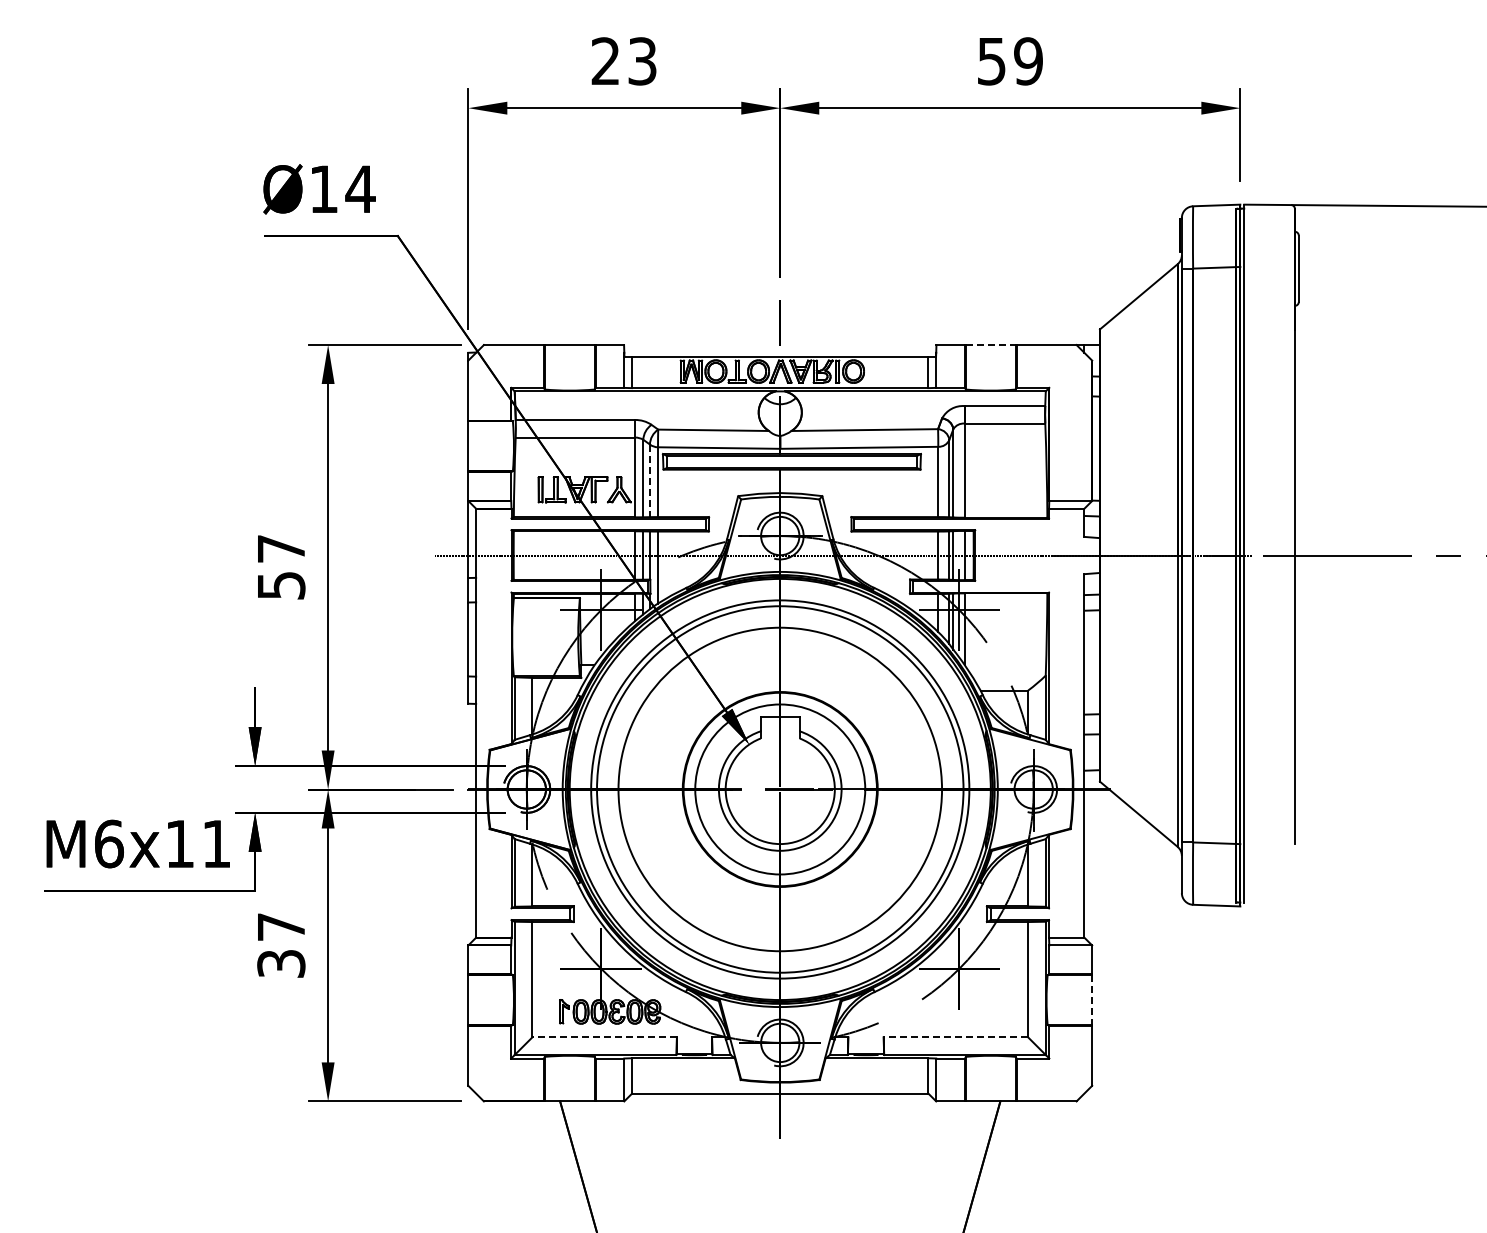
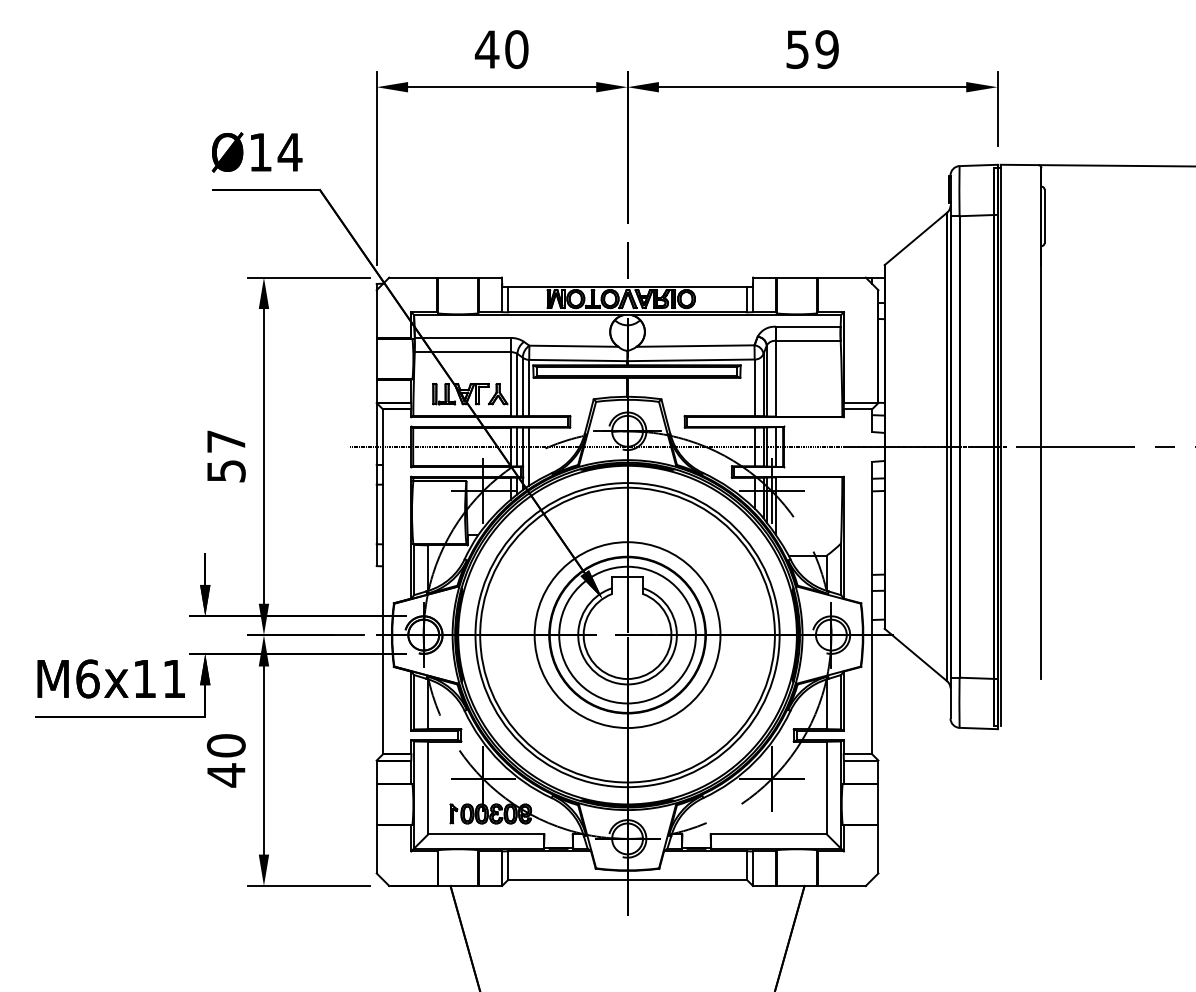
text: (623, 61) -> (501, 49), 23 -> 40
line: (990, 345) -> (796, 278), dashed -> solid
line: (649, 481) -> (522, 387), dashed -> solid
circle: (779, 789) -> (626, 635), size x0.71
text: (281, 945) -> (226, 760), 37 -> 40
line: (1092, 1000) -> (878, 804), dashed -> solid
line: (604, 1037) -> (486, 834), dashed -> solid
line: (955, 1037) -> (768, 834), dashed -> solid

